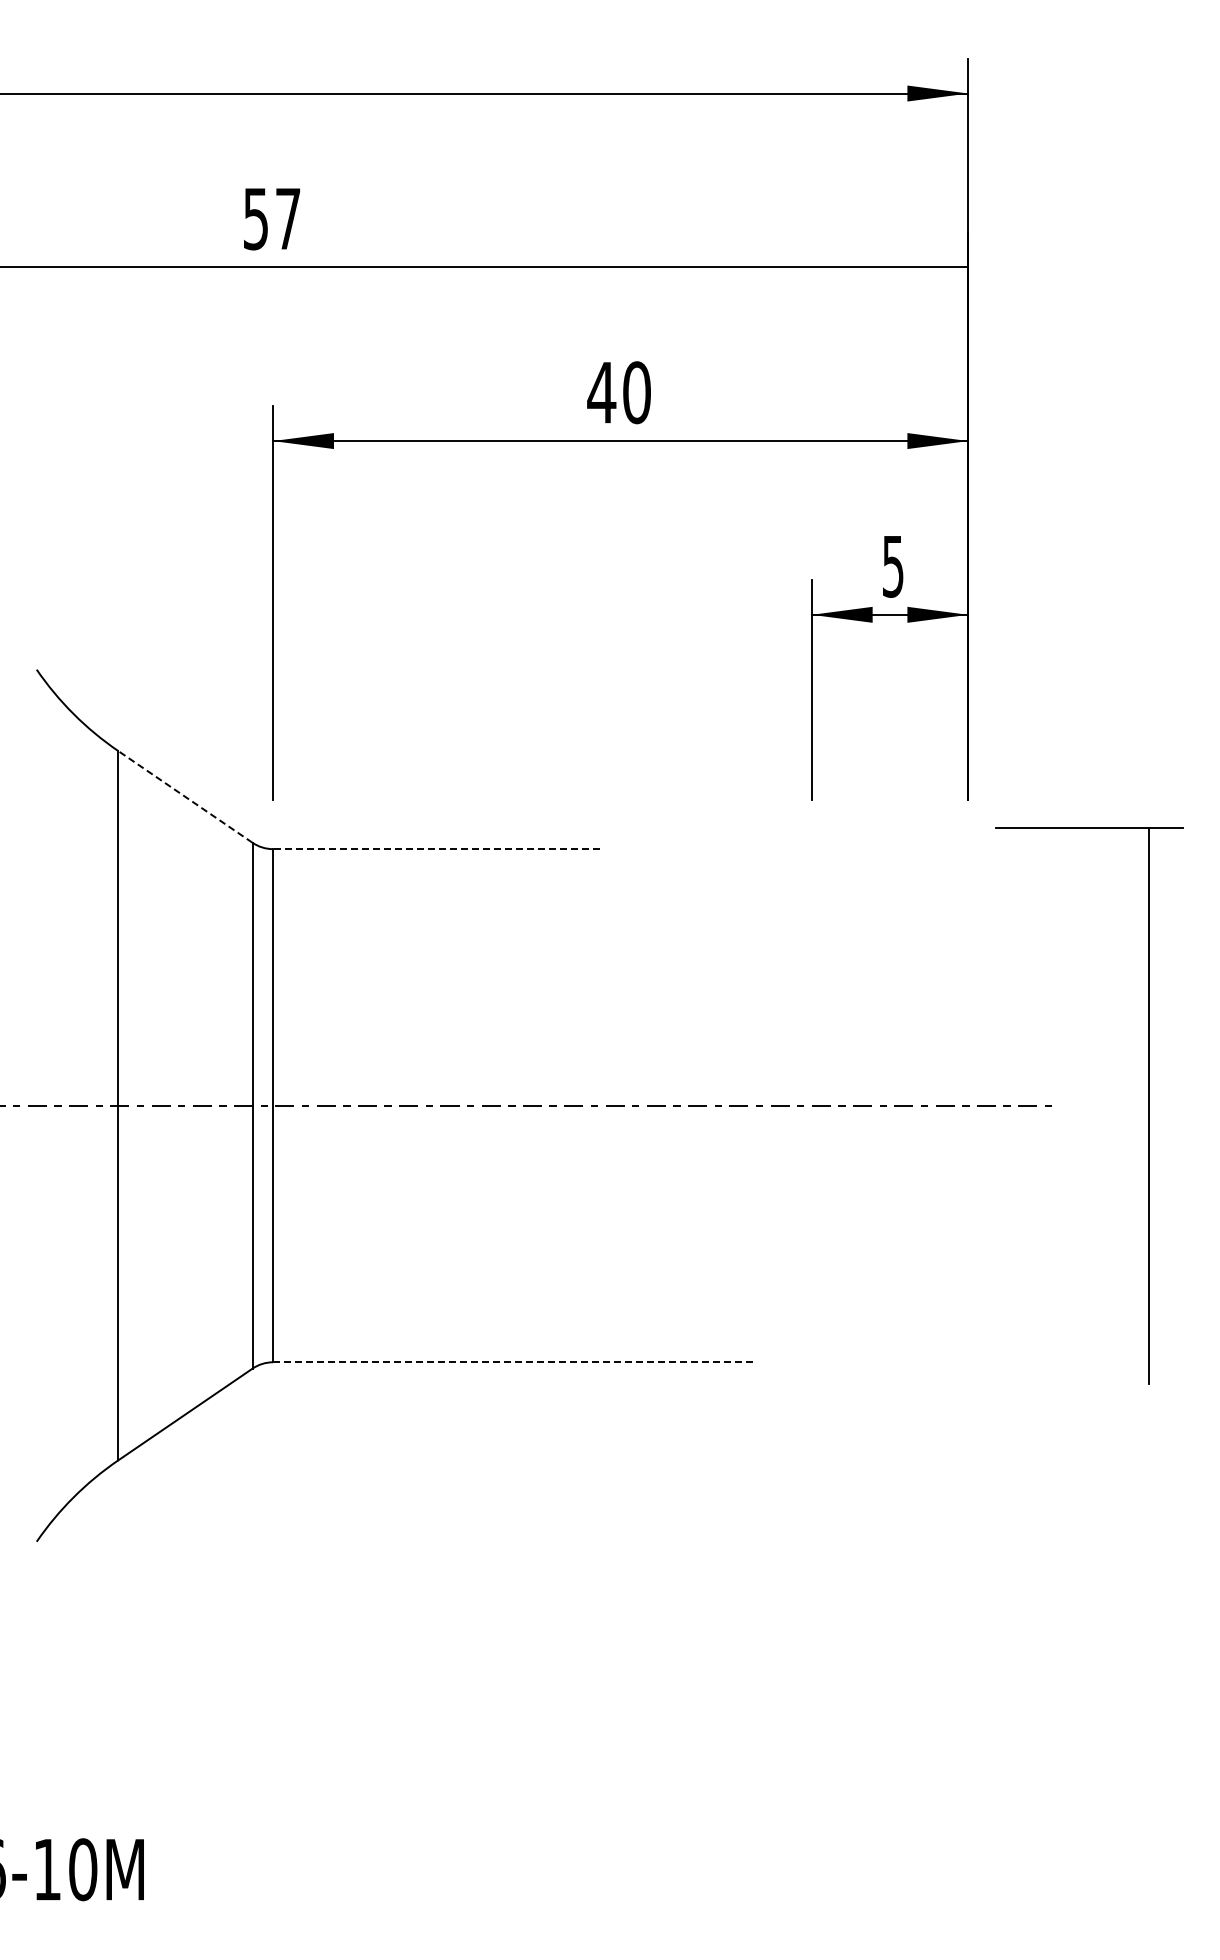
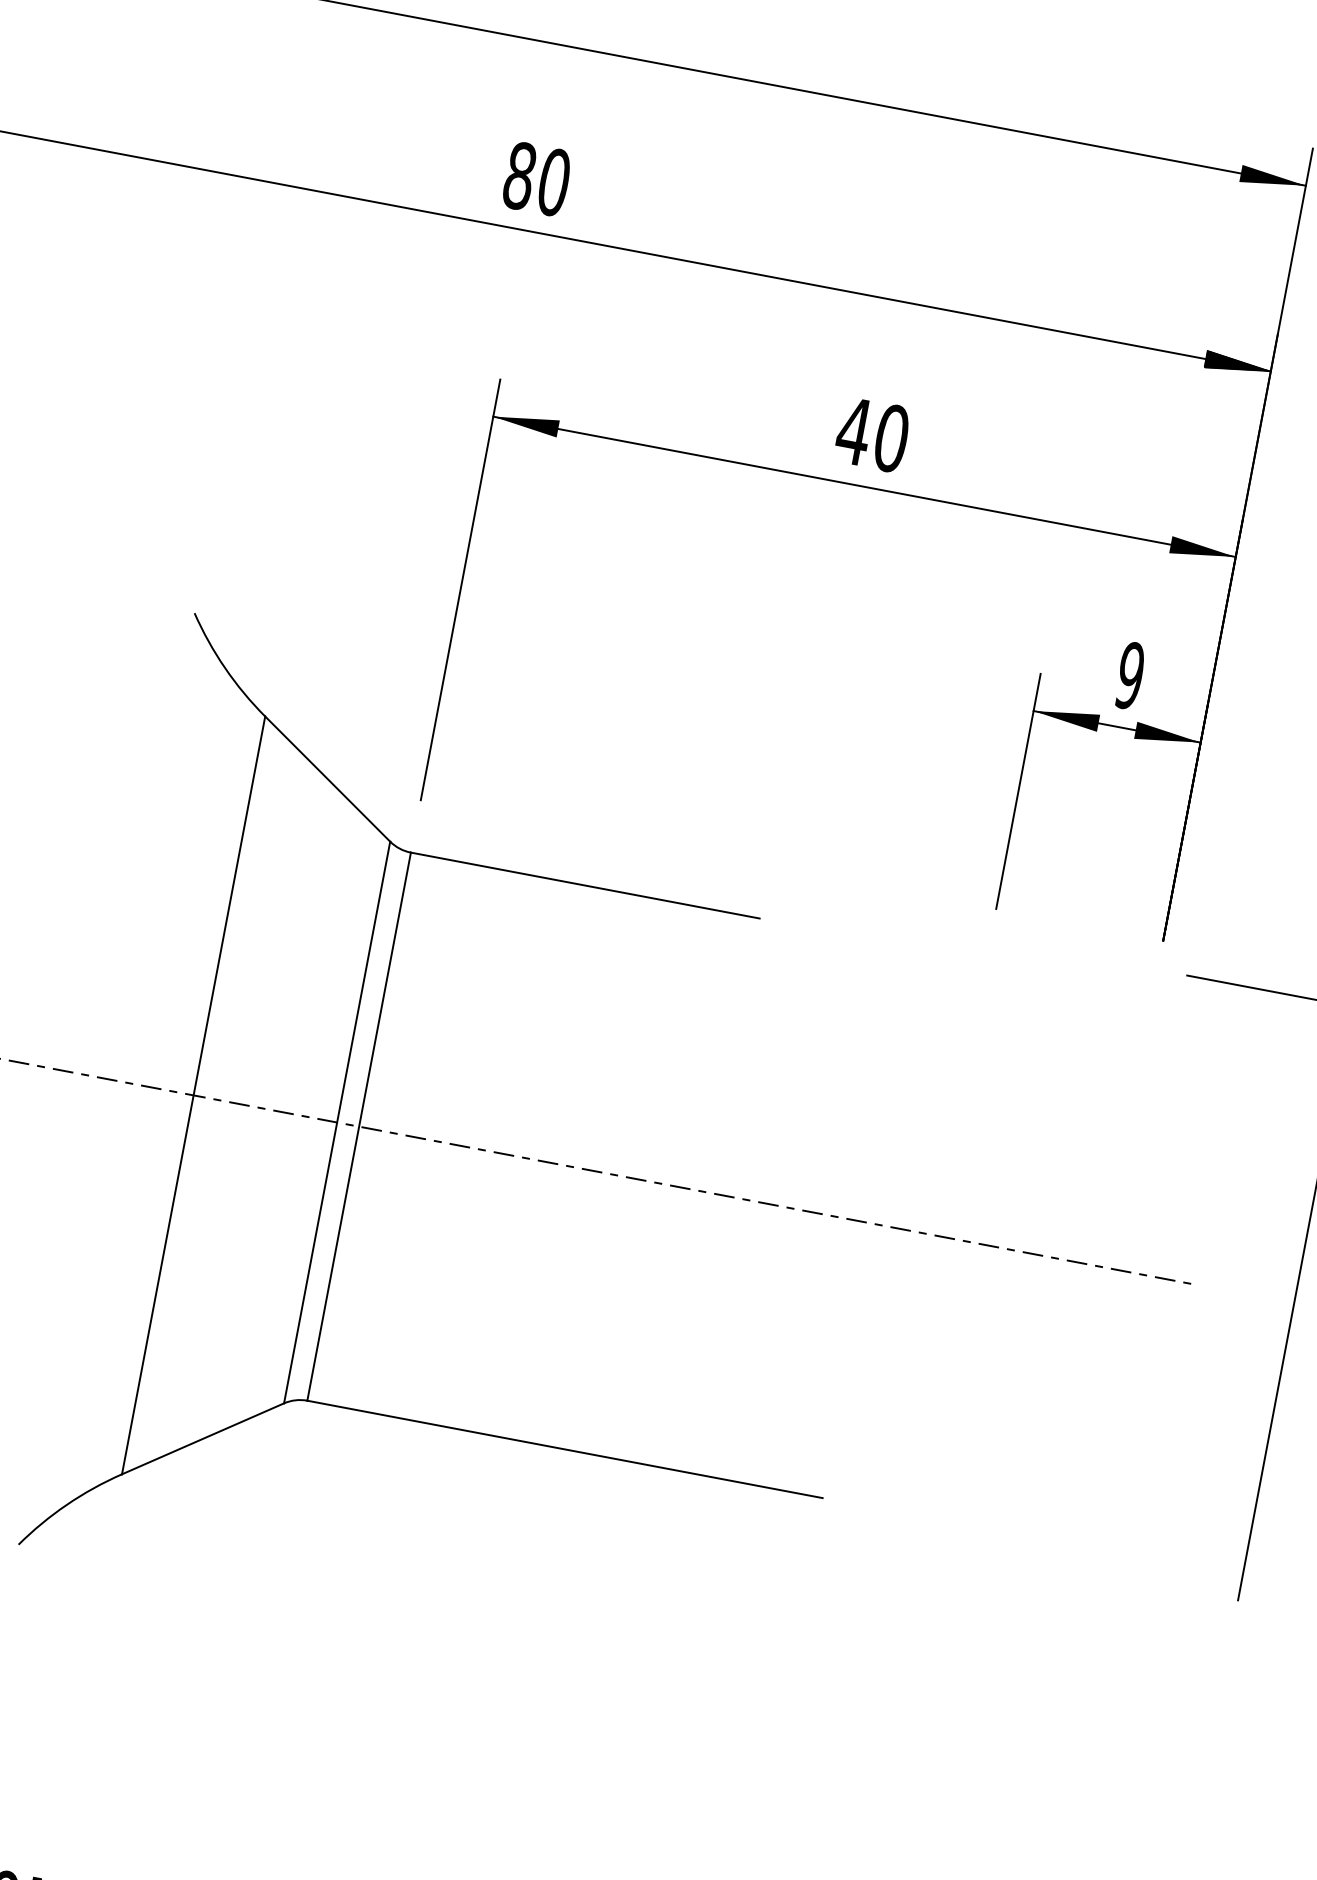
text: (271, 218) -> (536, 178), 57 -> 80
hatch: (937, 267) -> (1237, 365), added
text: (892, 566) -> (1129, 675), 5 -> 9
line: (184, 796) -> (326, 778), dashed -> solid
line: (435, 849) -> (584, 885), dashed -> solid
line: (514, 1362) -> (565, 1449), dashed -> solid

